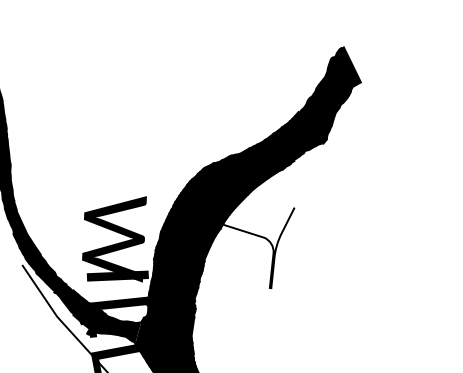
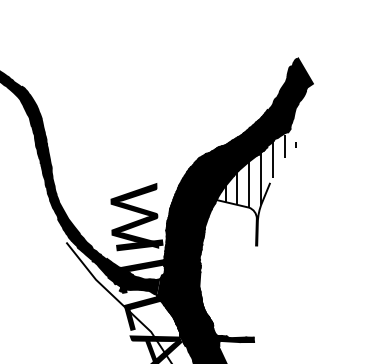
hatch: (275, 191) -> (254, 171), added

